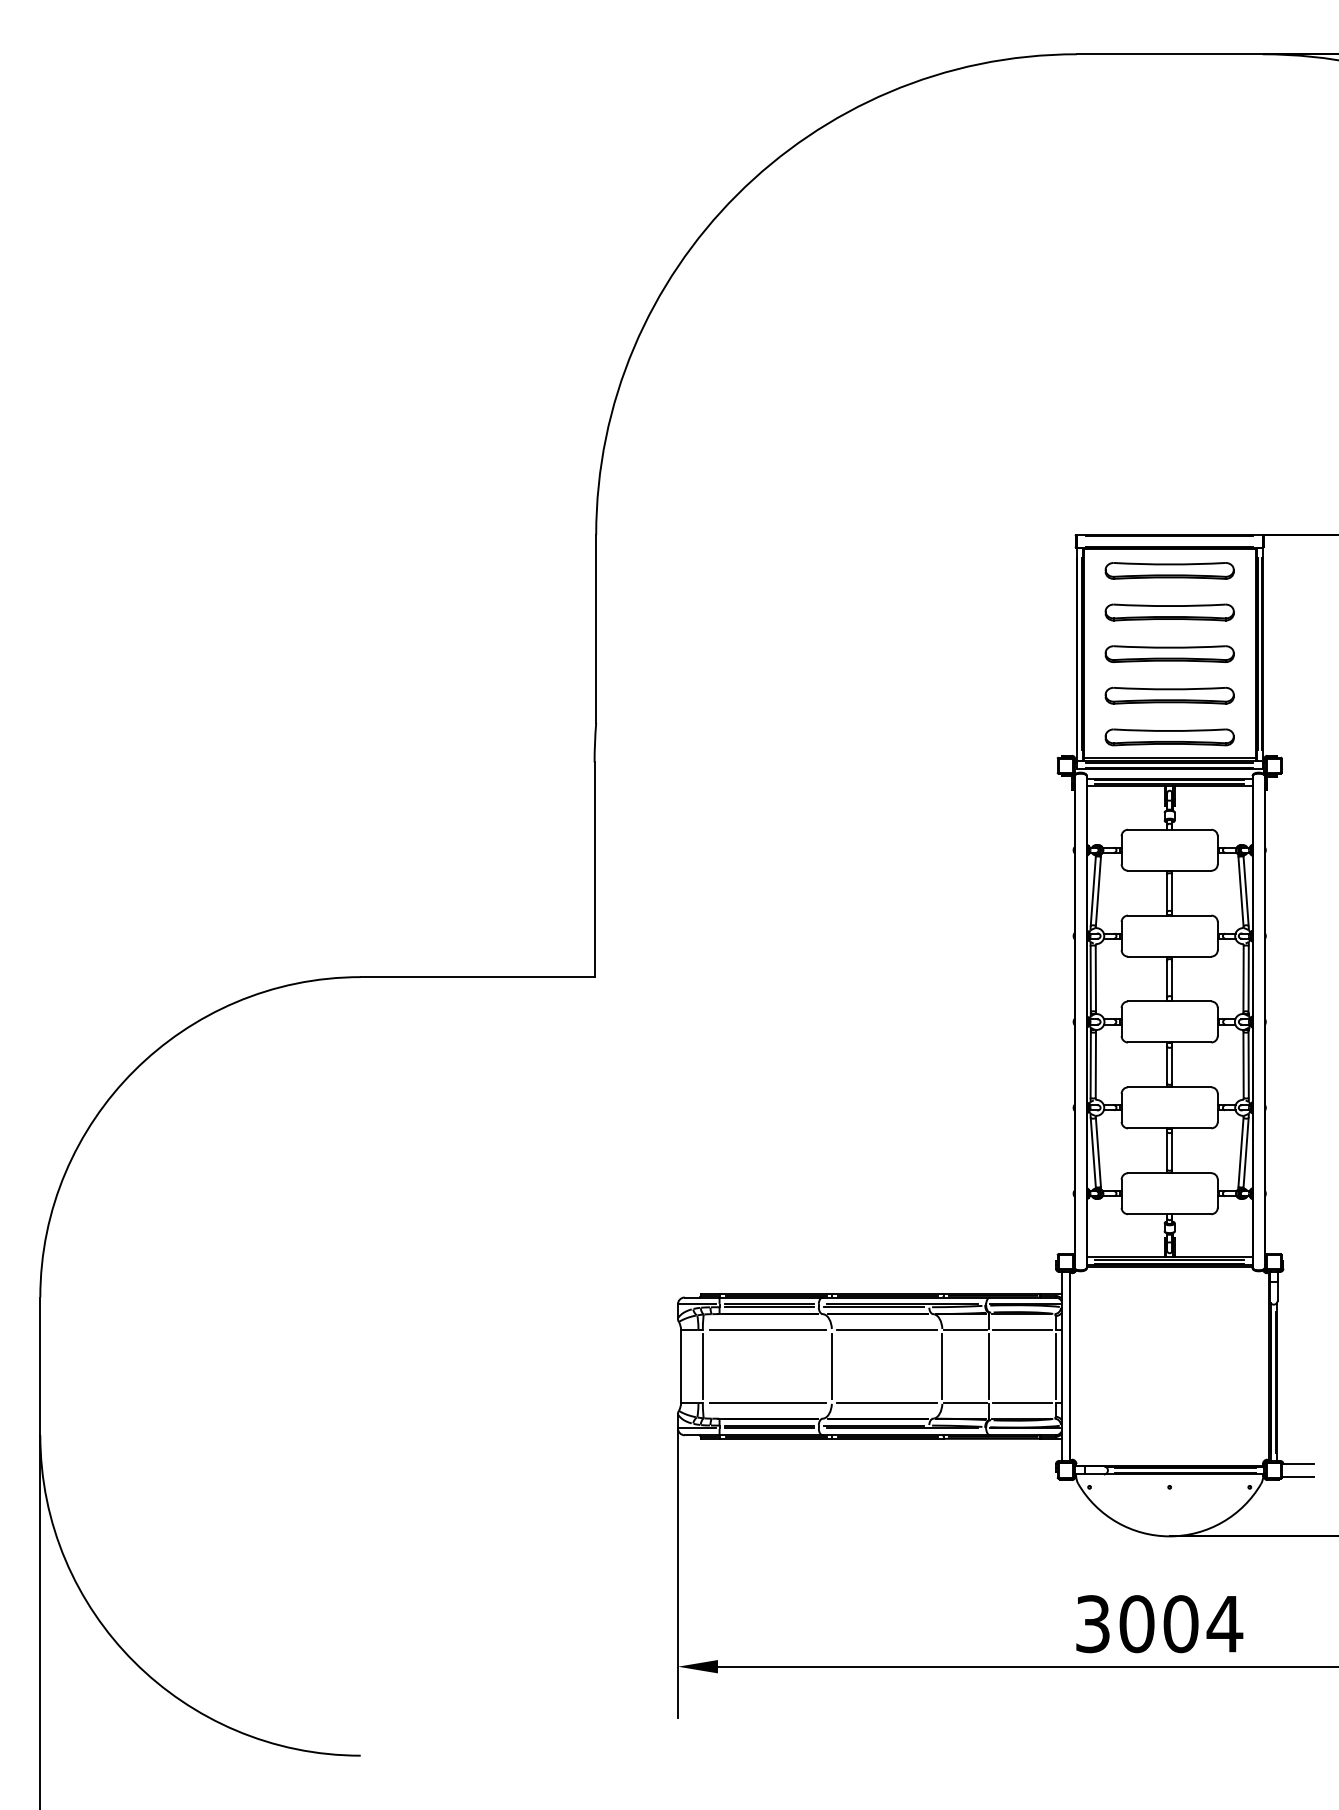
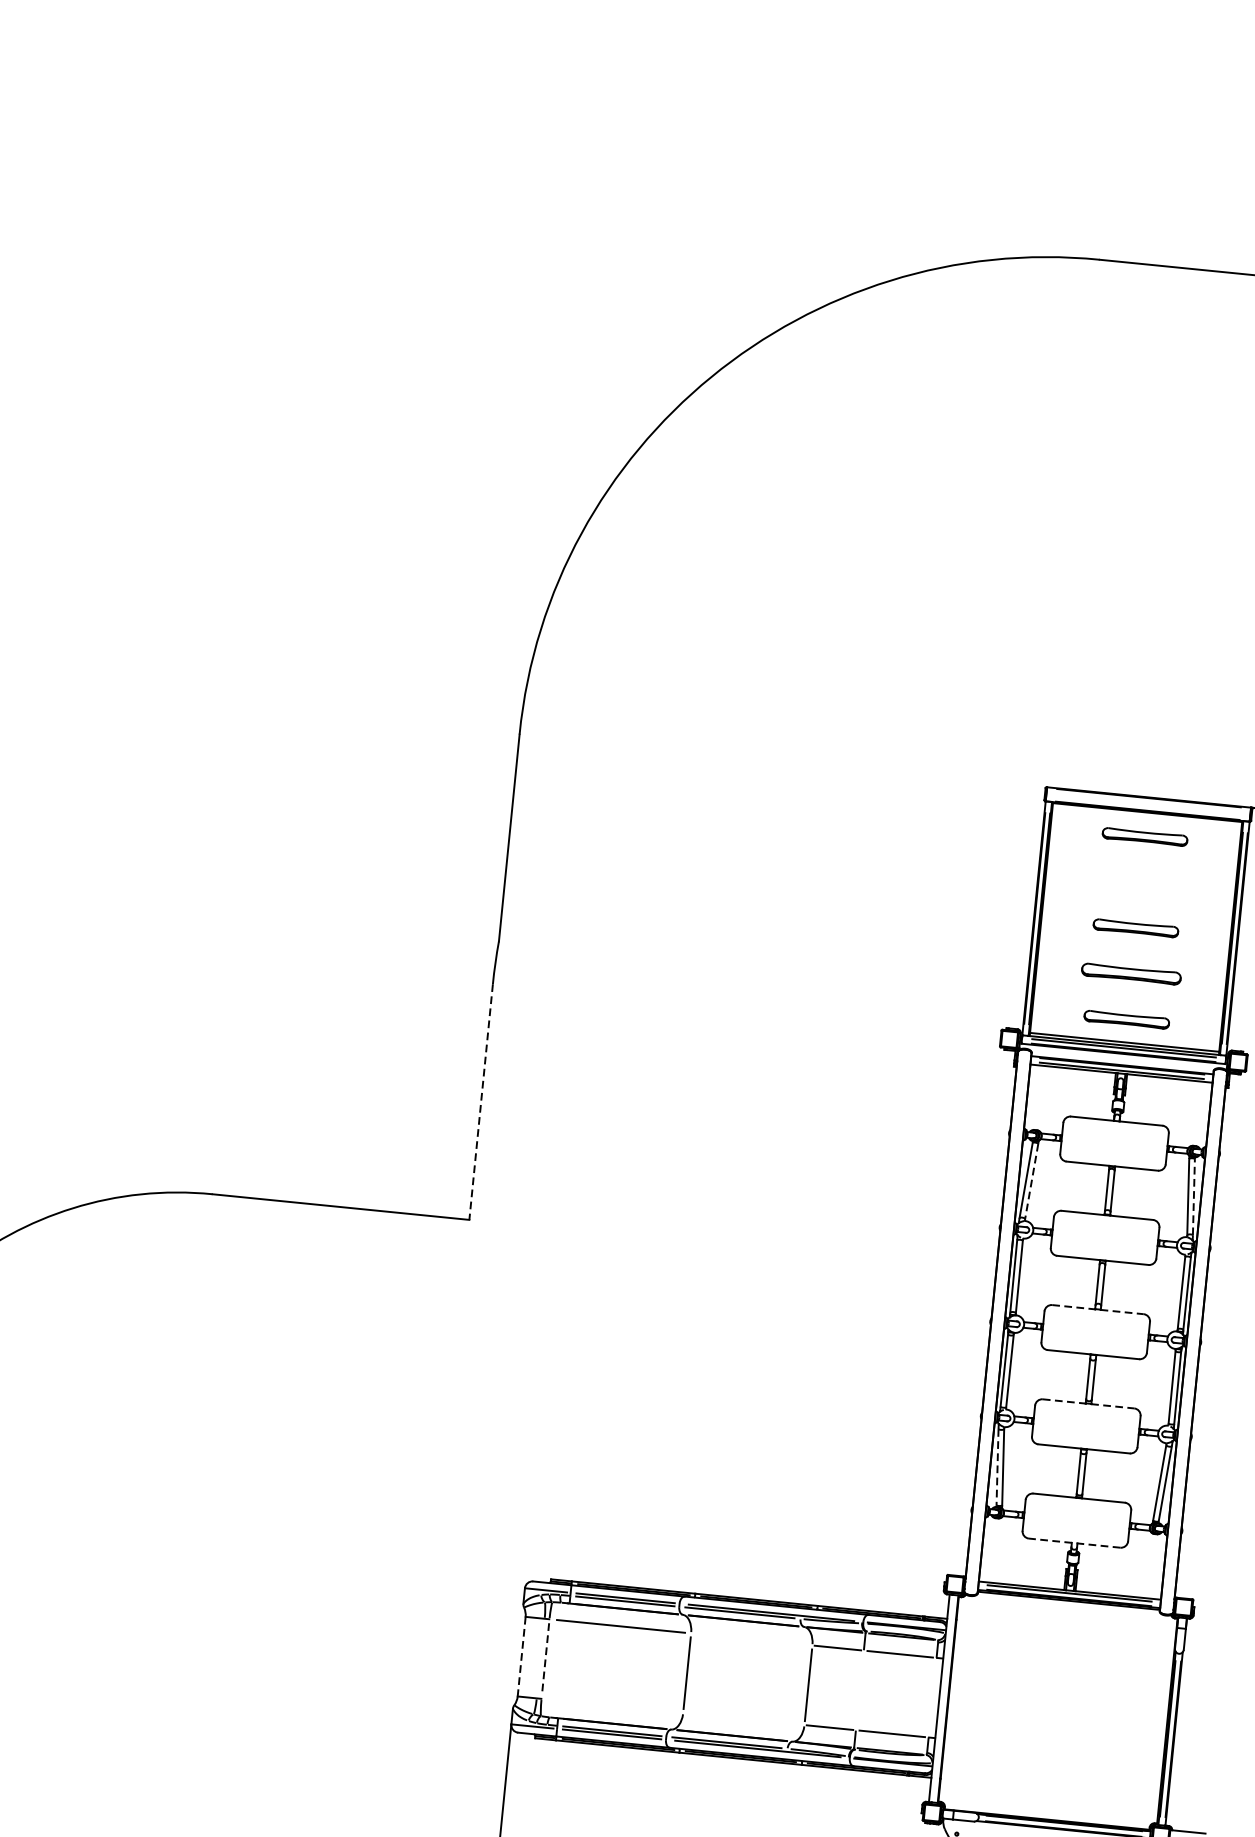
part: (1169, 570) -> (1144, 836), size x0.6
part: (1169, 612) -> (1140, 882), removed
part: (1169, 653) -> (1135, 927), size x0.6
part: (1169, 695) -> (1131, 973), size x0.7
part: (1169, 737) -> (1126, 1019), size x0.6
line: (594, 870) -> (480, 1102), solid -> dashed
line: (1098, 891) -> (1031, 1181), solid -> dashed
line: (1246, 891) -> (1194, 1197), solid -> dashed
line: (1169, 1001) -> (1097, 1309), solid -> dashed
line: (1169, 1087) -> (1088, 1404), solid -> dashed
line: (1093, 1152) -> (997, 1467), solid -> dashed
line: (1169, 1214) -> (1074, 1543), solid -> dashed
line: (886, 1330) -> (751, 1639), removed
line: (681, 1366) -> (522, 1656), solid -> dashed
line: (702, 1366) -> (545, 1659), solid -> dashed
line: (989, 1366) -> (860, 1690), removed
line: (1055, 1366) -> (932, 1697), removed
line: (767, 1402) -> (612, 1705), removed
line: (886, 1402) -> (743, 1718), removed

